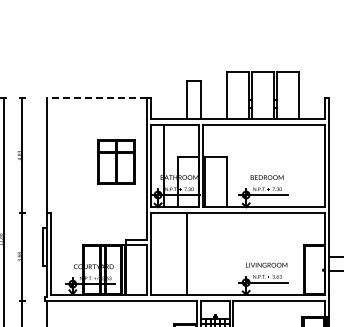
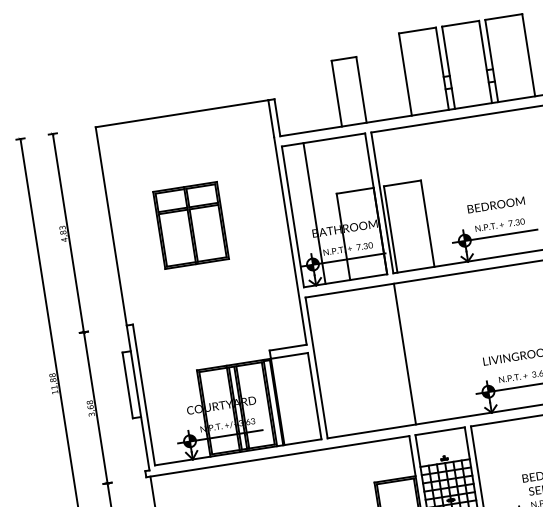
line: (96, 98) -> (180, 114), dashed -> solid
part: (116, 161) -> (190, 224), moved
line: (187, 253) -> (405, 353), moved

